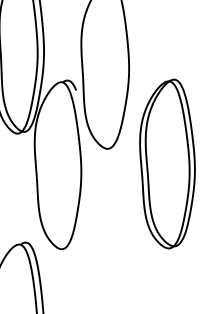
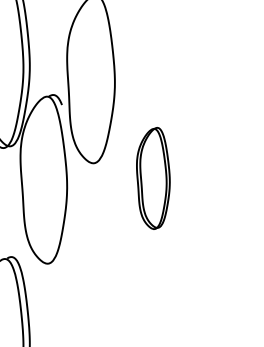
part: (167, 164) -> (153, 178), size x0.6

